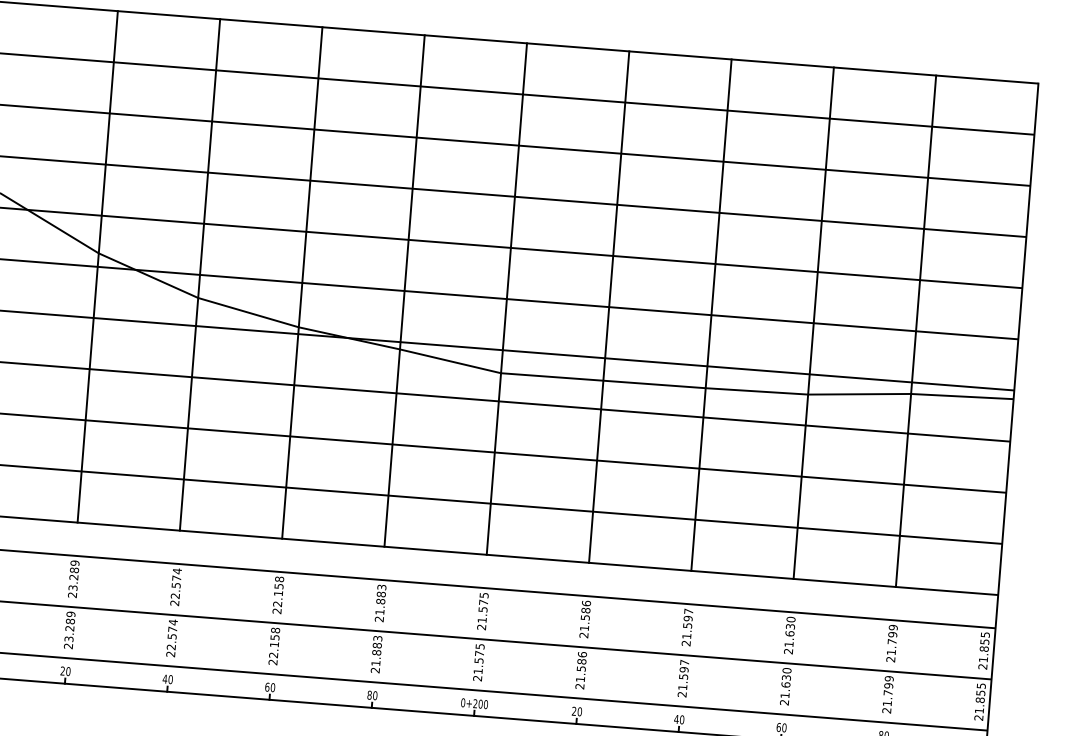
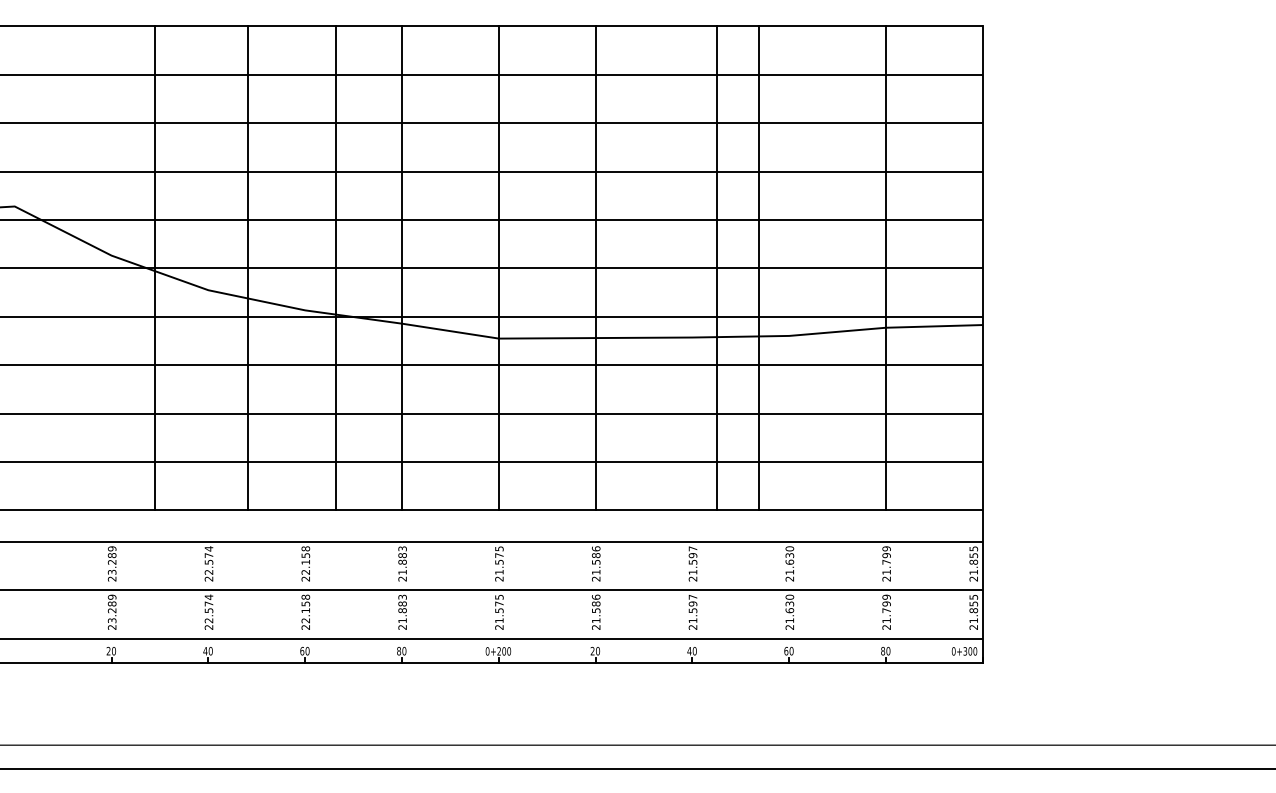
line: (97, 266) -> (154, 268), moved
line: (200, 275) -> (248, 268), moved
line: (302, 283) -> (336, 268), moved
line: (711, 315) -> (717, 268), moved
line: (814, 323) -> (759, 268), moved

